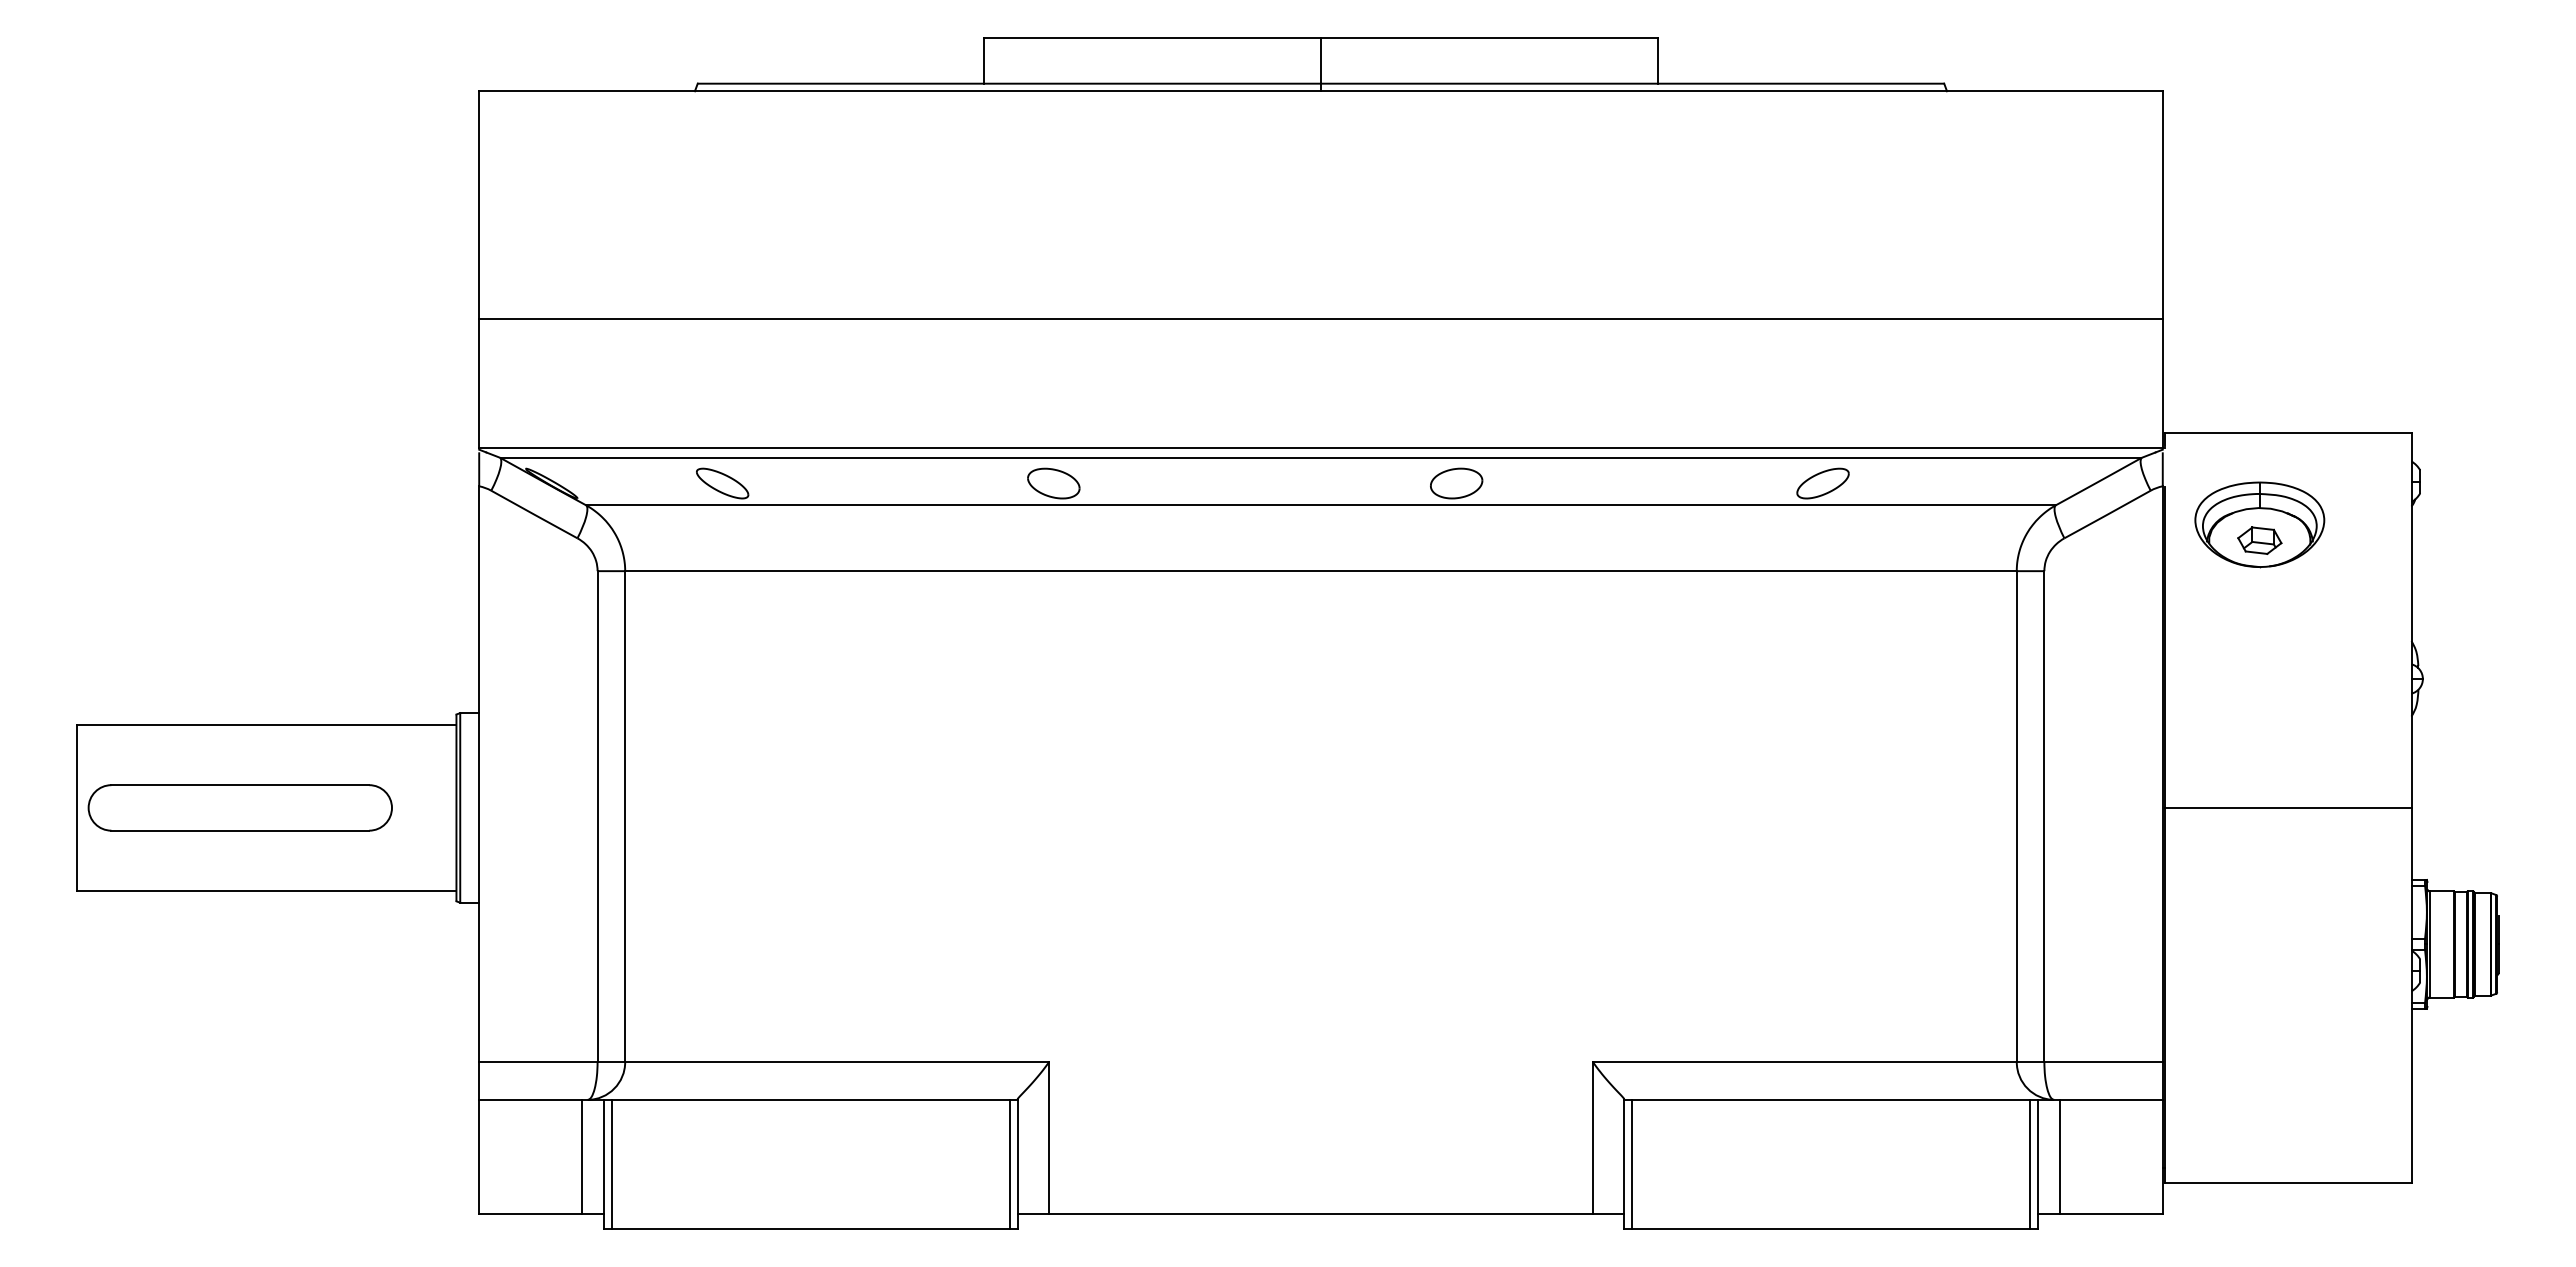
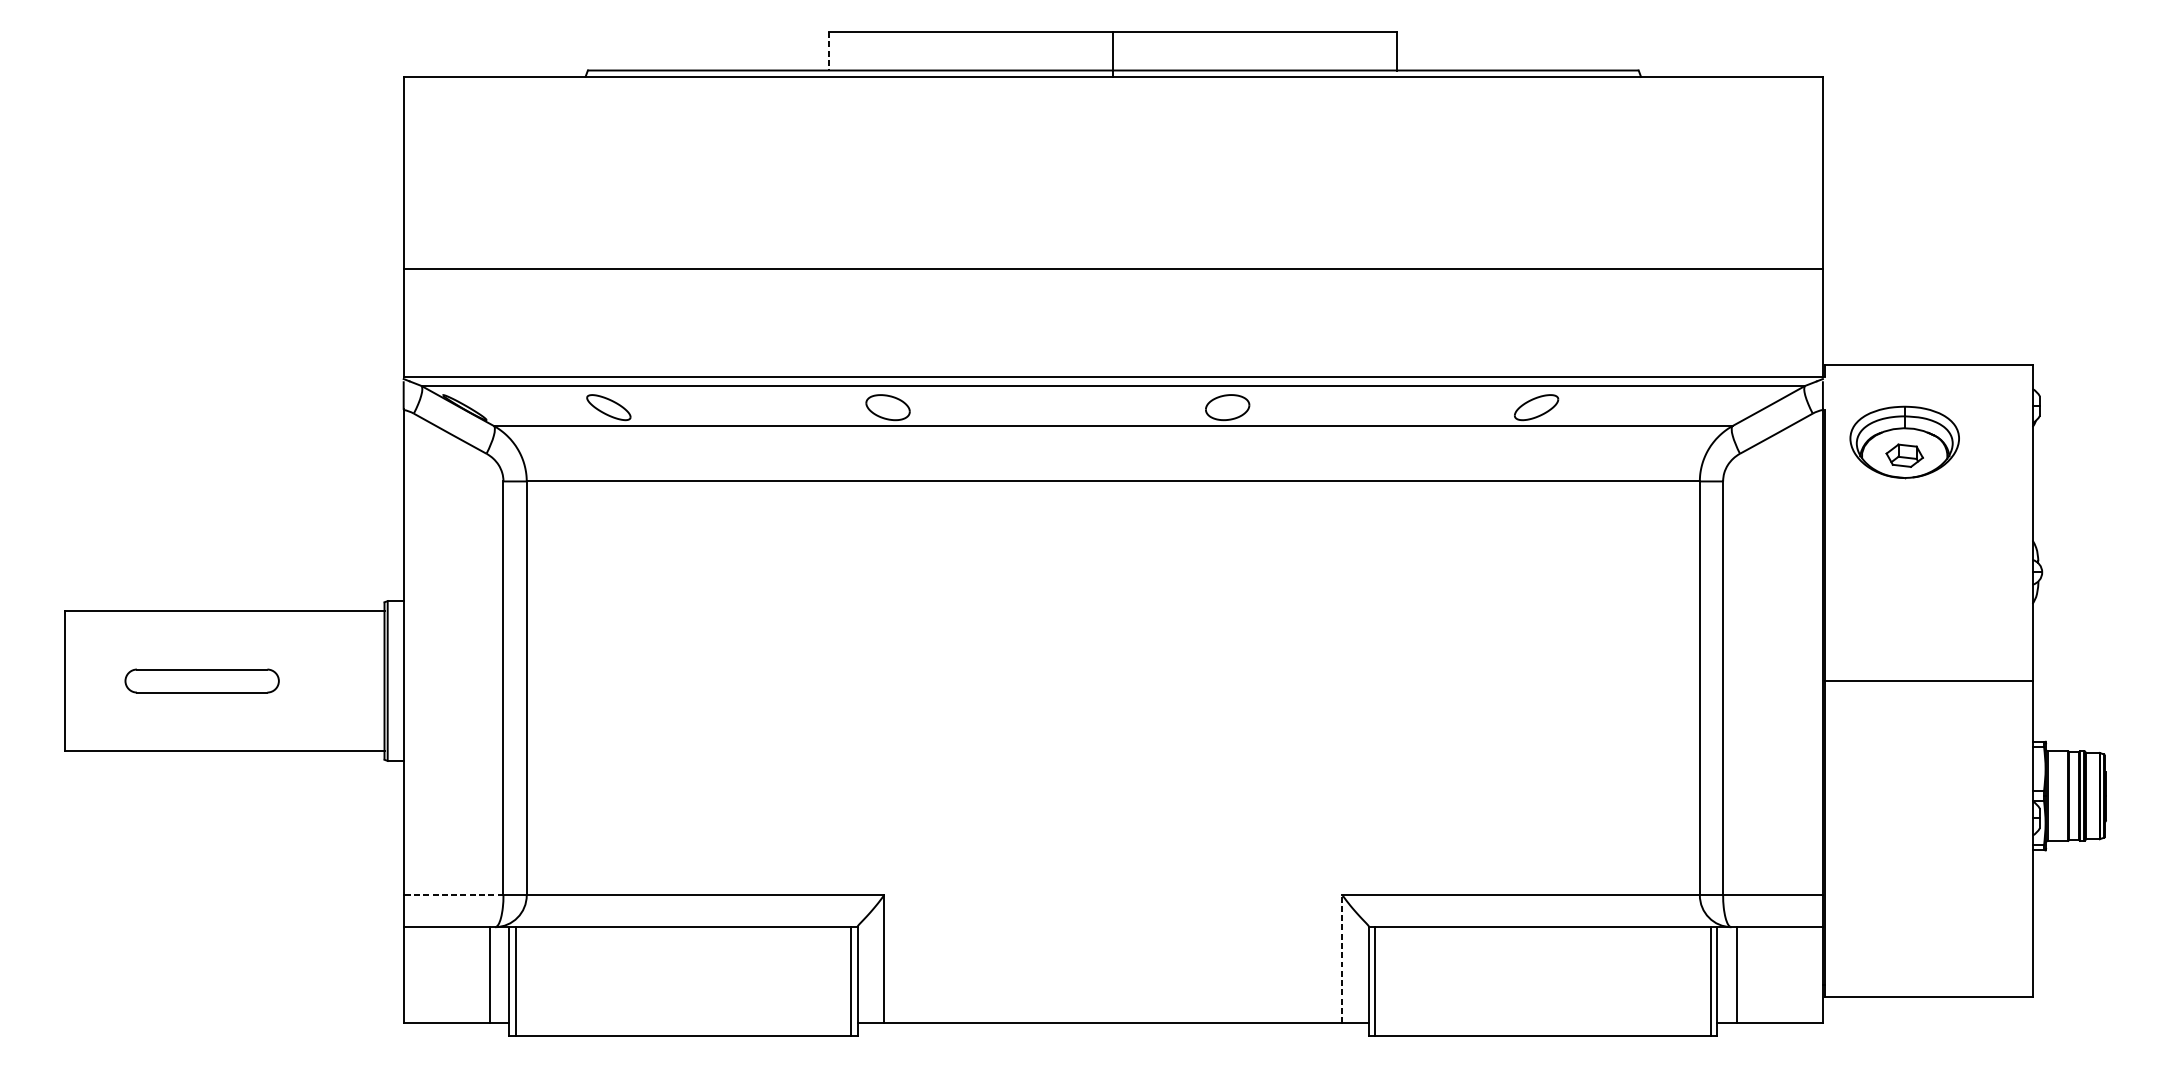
line: (983, 60) -> (828, 50), solid -> dashed
part: (239, 807) -> (201, 680), size x0.6
line: (537, 1061) -> (452, 894), solid -> dashed
line: (1592, 1137) -> (1342, 958), solid -> dashed

